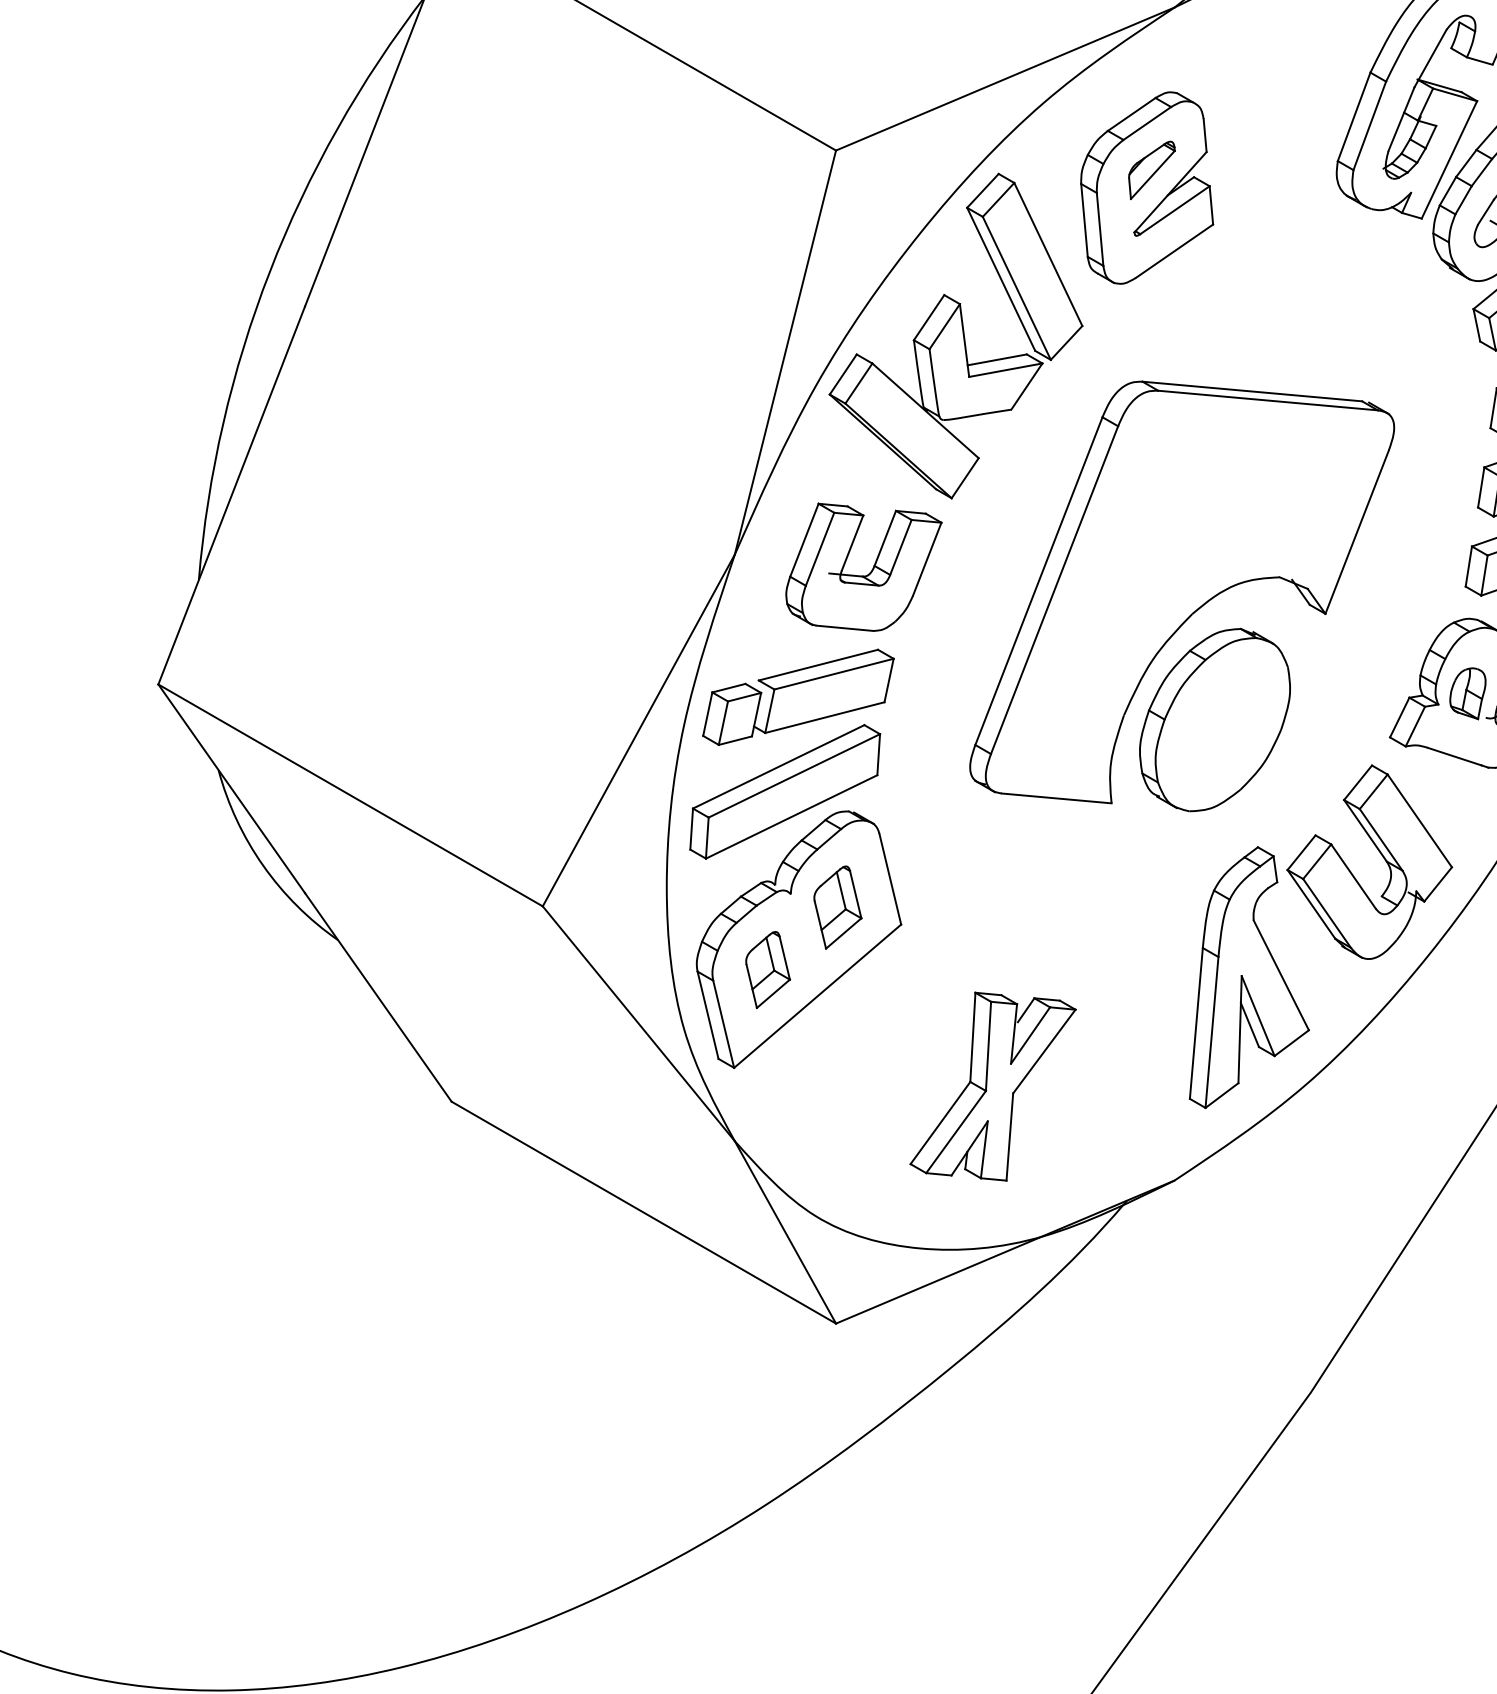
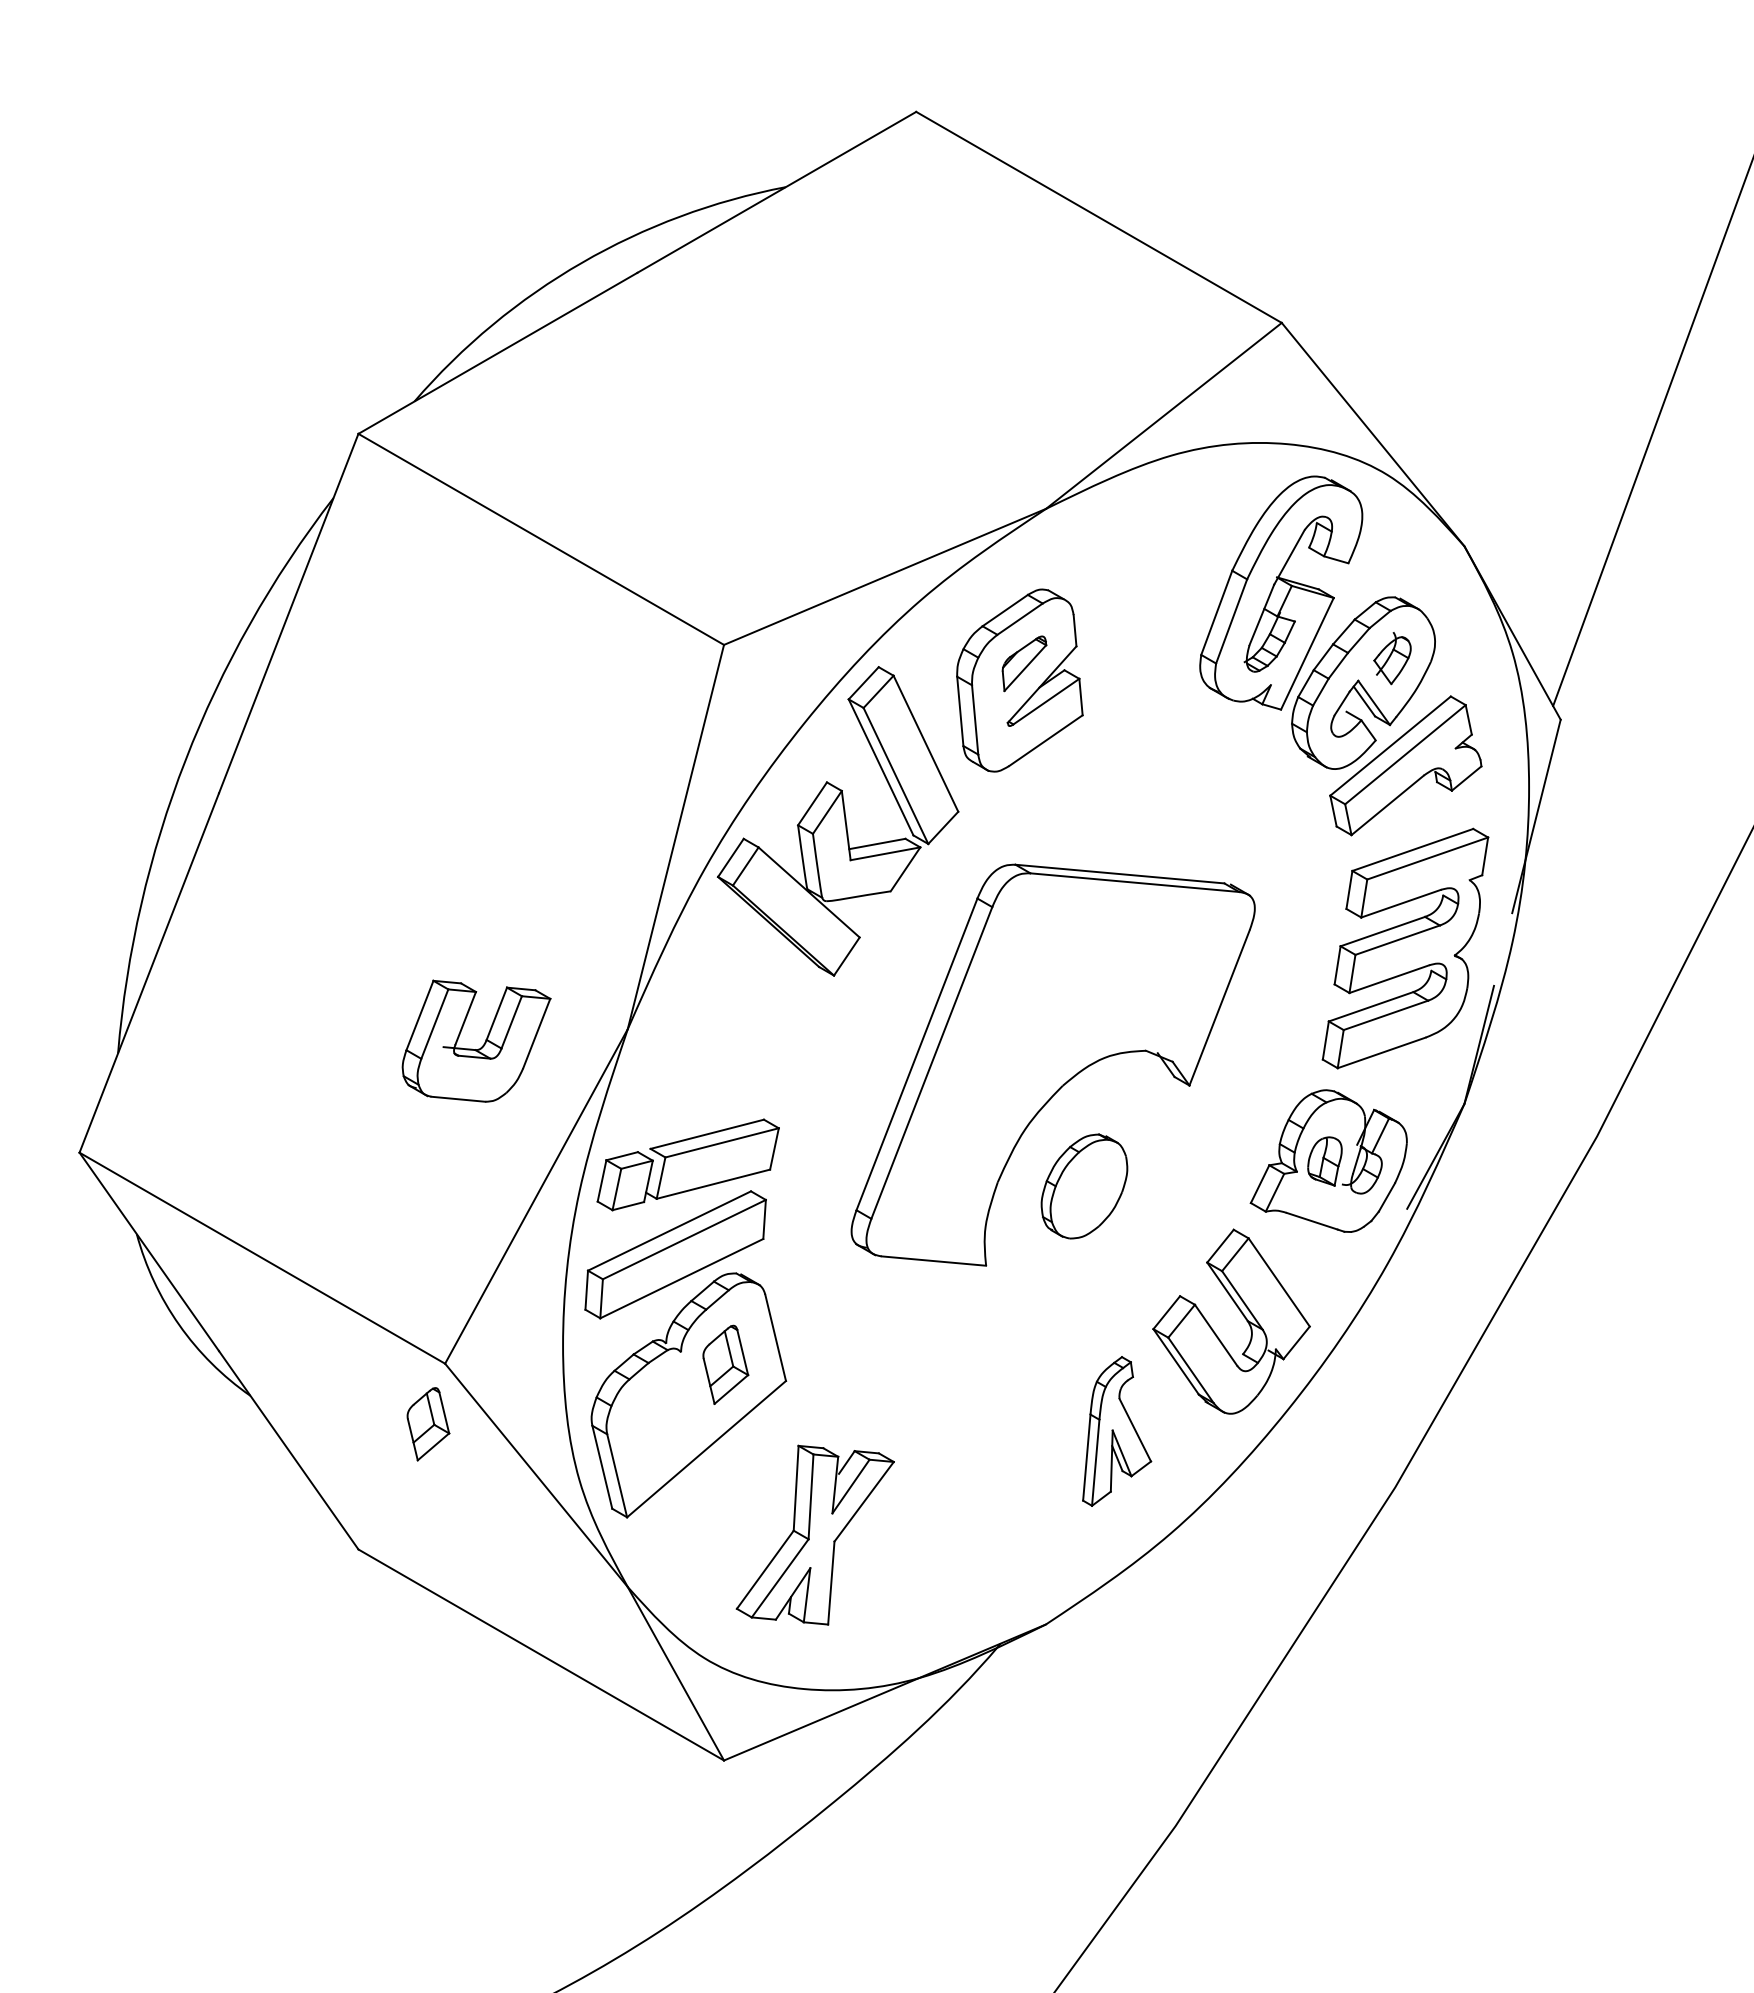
part: (870, 571) -> (482, 1045), moved
part: (1215, 720) -> (1084, 1186), size x0.6
part: (768, 970) -> (428, 1424), moved
part: (1248, 977) -> (1116, 1431), size x0.6
part: (992, 1085) -> (814, 1534), moved

